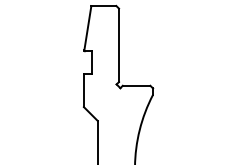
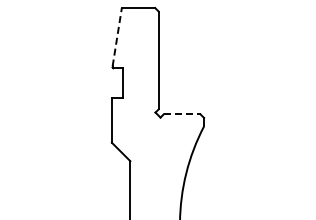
line: (88, 28) -> (117, 37), solid -> dashed
line: (136, 85) -> (182, 114), solid -> dashed

